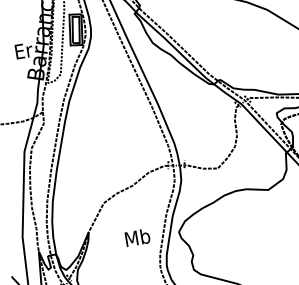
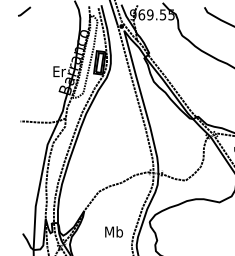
text: (136, 237) -> (113, 231), moved

